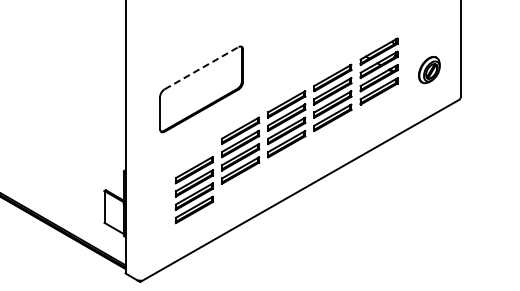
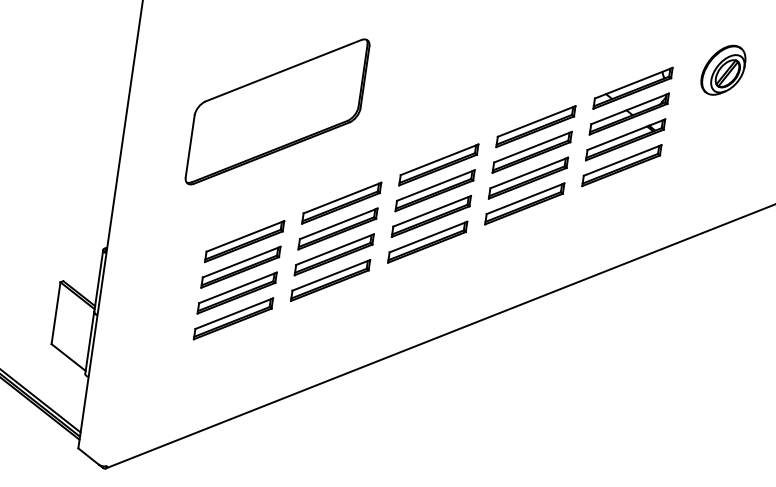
line: (201, 68) -> (283, 71), dashed -> solid
part: (429, 70) -> (723, 71), moved
part: (193, 190) -> (237, 280), moved

